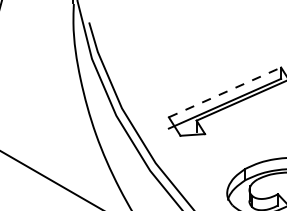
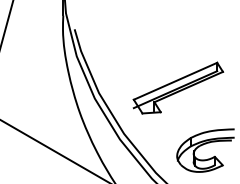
line: (224, 92) -> (175, 81), dashed -> solid

